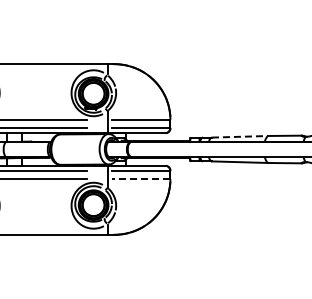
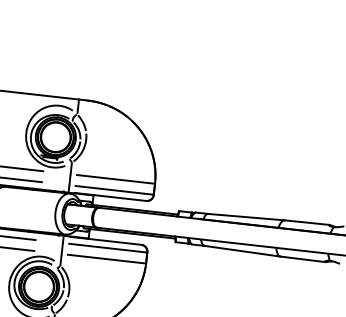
line: (240, 136) -> (246, 216), dashed -> solid
line: (141, 179) -> (107, 259), dashed -> solid

